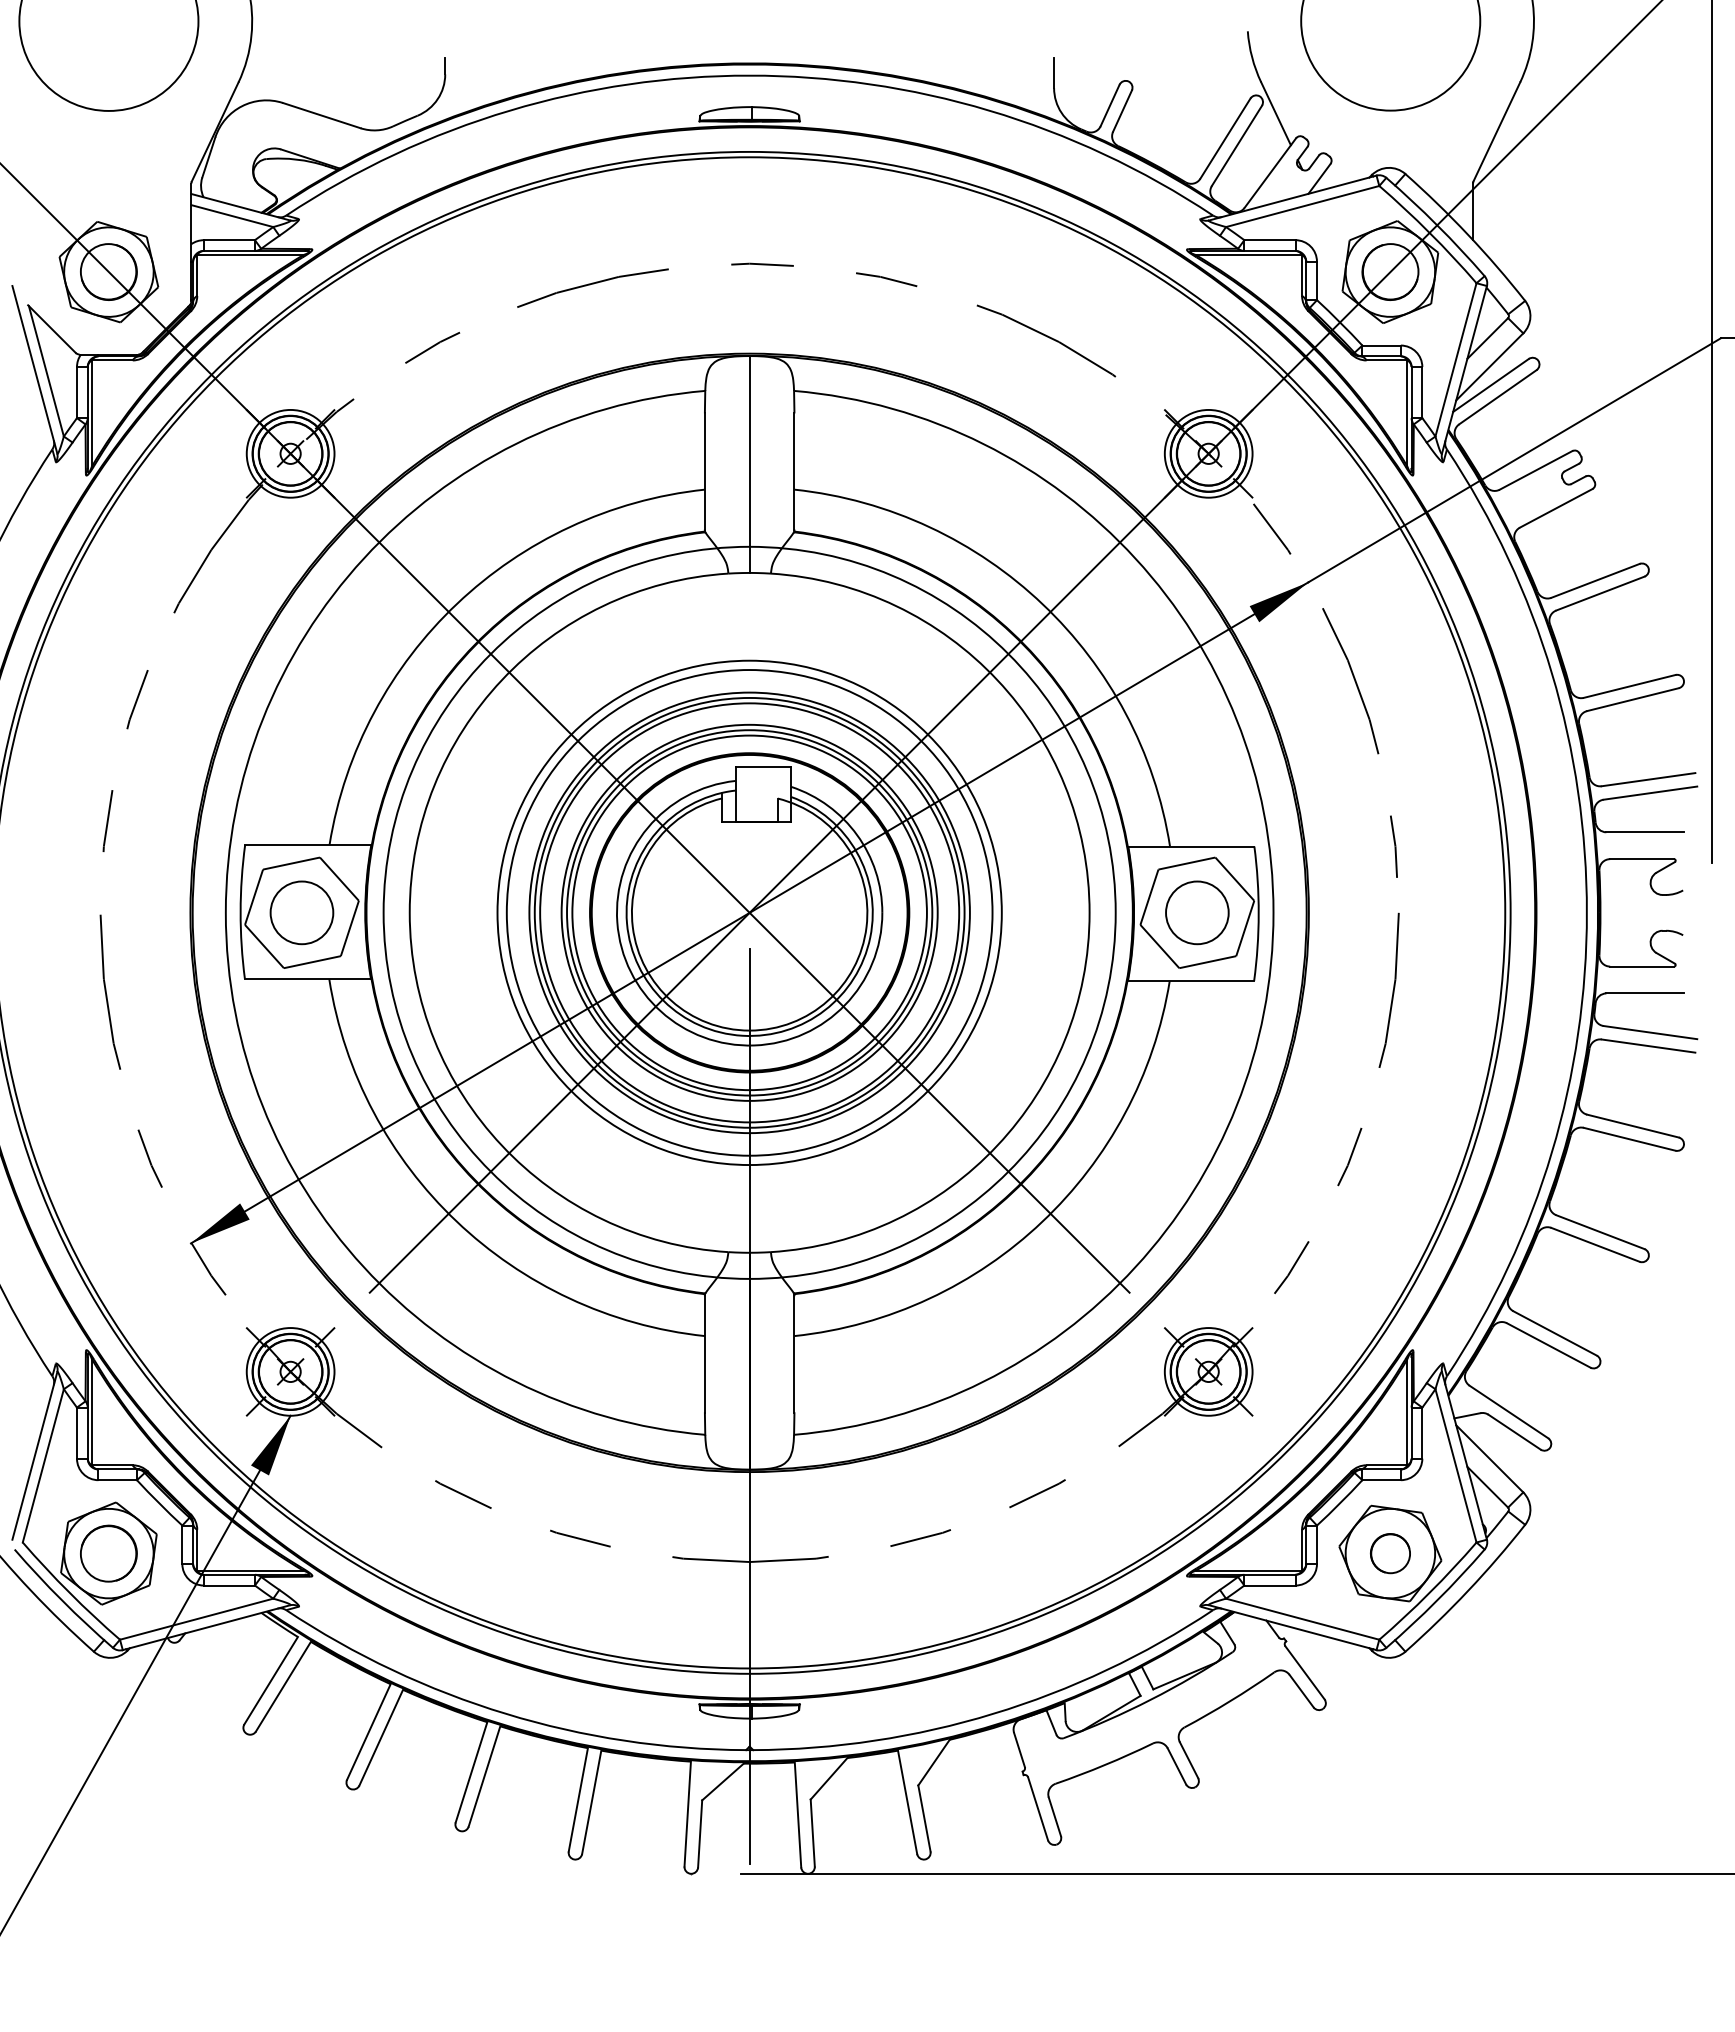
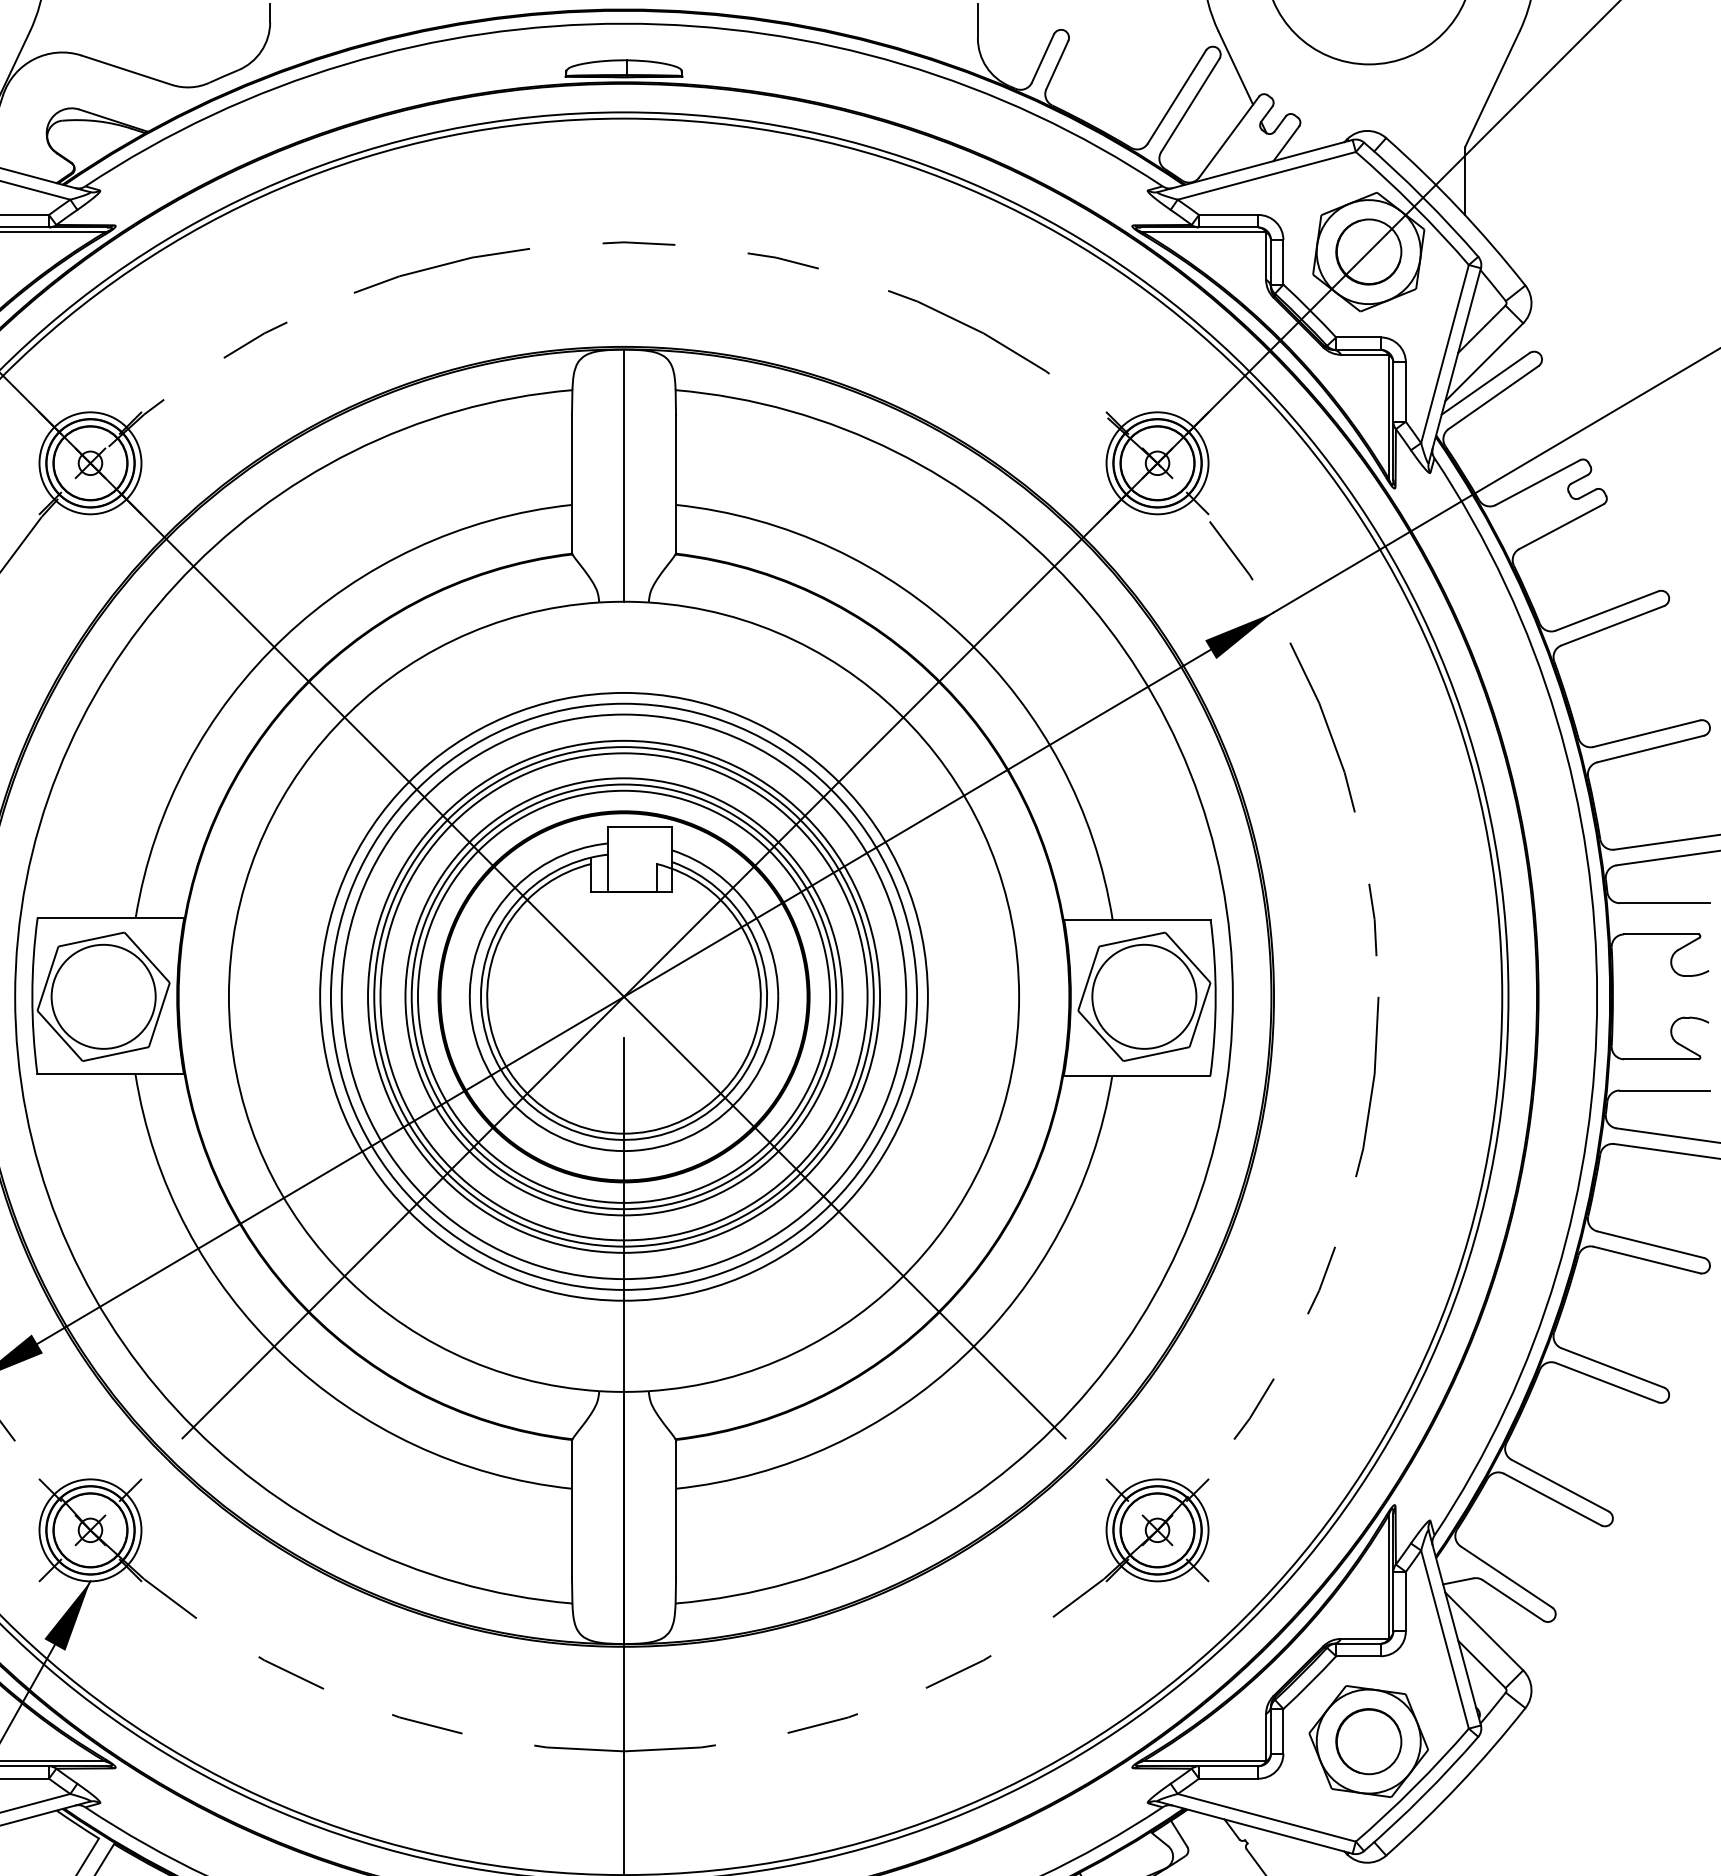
circle: (301, 912) -> (103, 996), size x1.43
circle: (749, 912) -> (623, 996), size x0.71
circle: (1197, 912) -> (1144, 996), size x1.43
part: (1390, 1553) -> (1368, 1741), size x1.43

